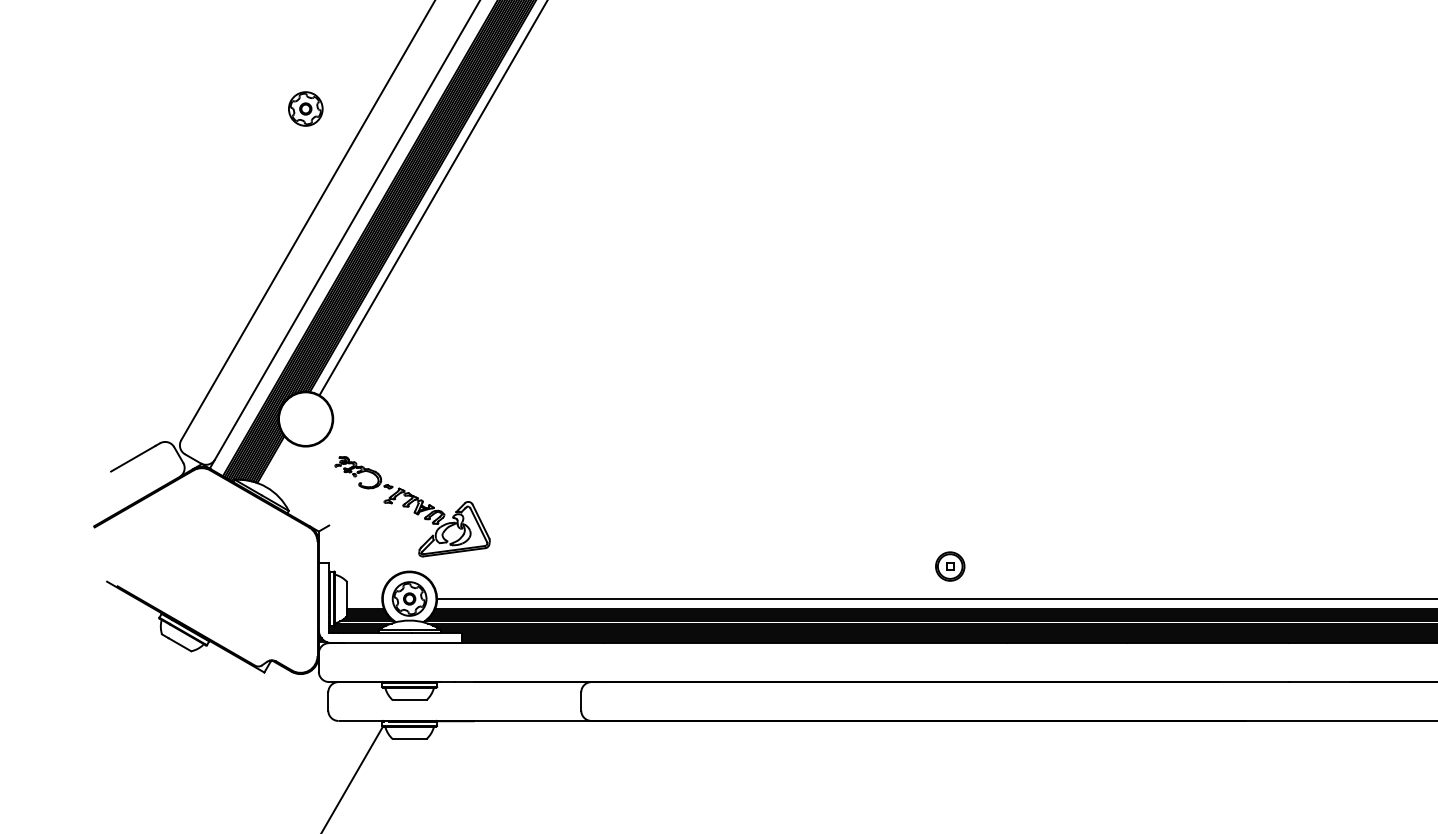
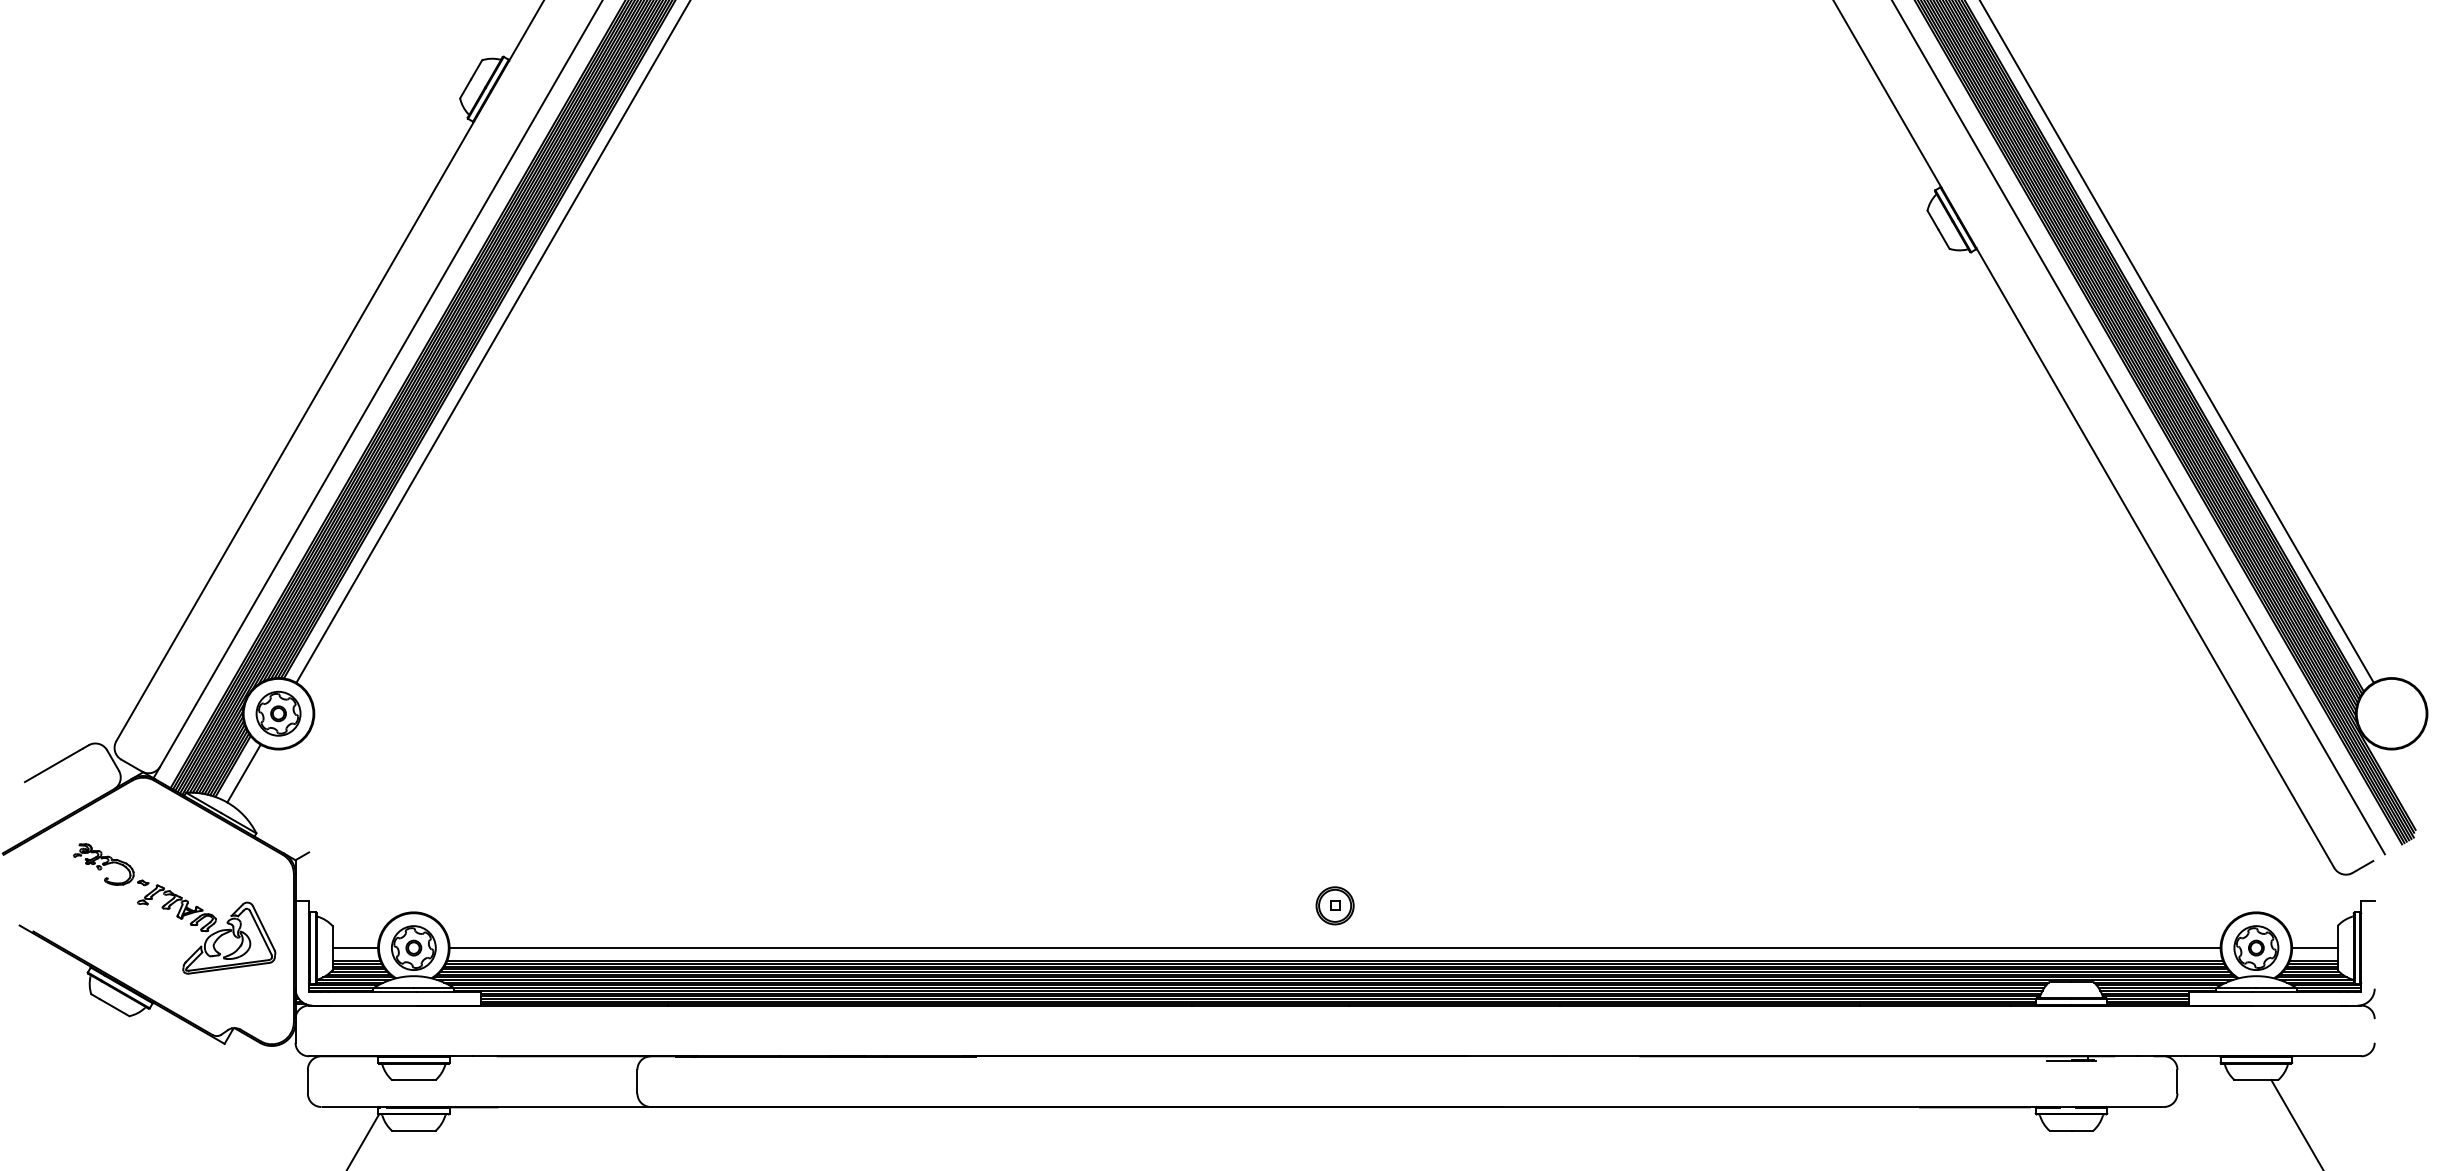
part: (305, 108) -> (278, 713), moved
line: (278, 464) -> (243, 773), added
part: (412, 506) -> (174, 908), moved
part: (949, 566) -> (1334, 905), moved
line: (364, 599) -> (355, 948), added

